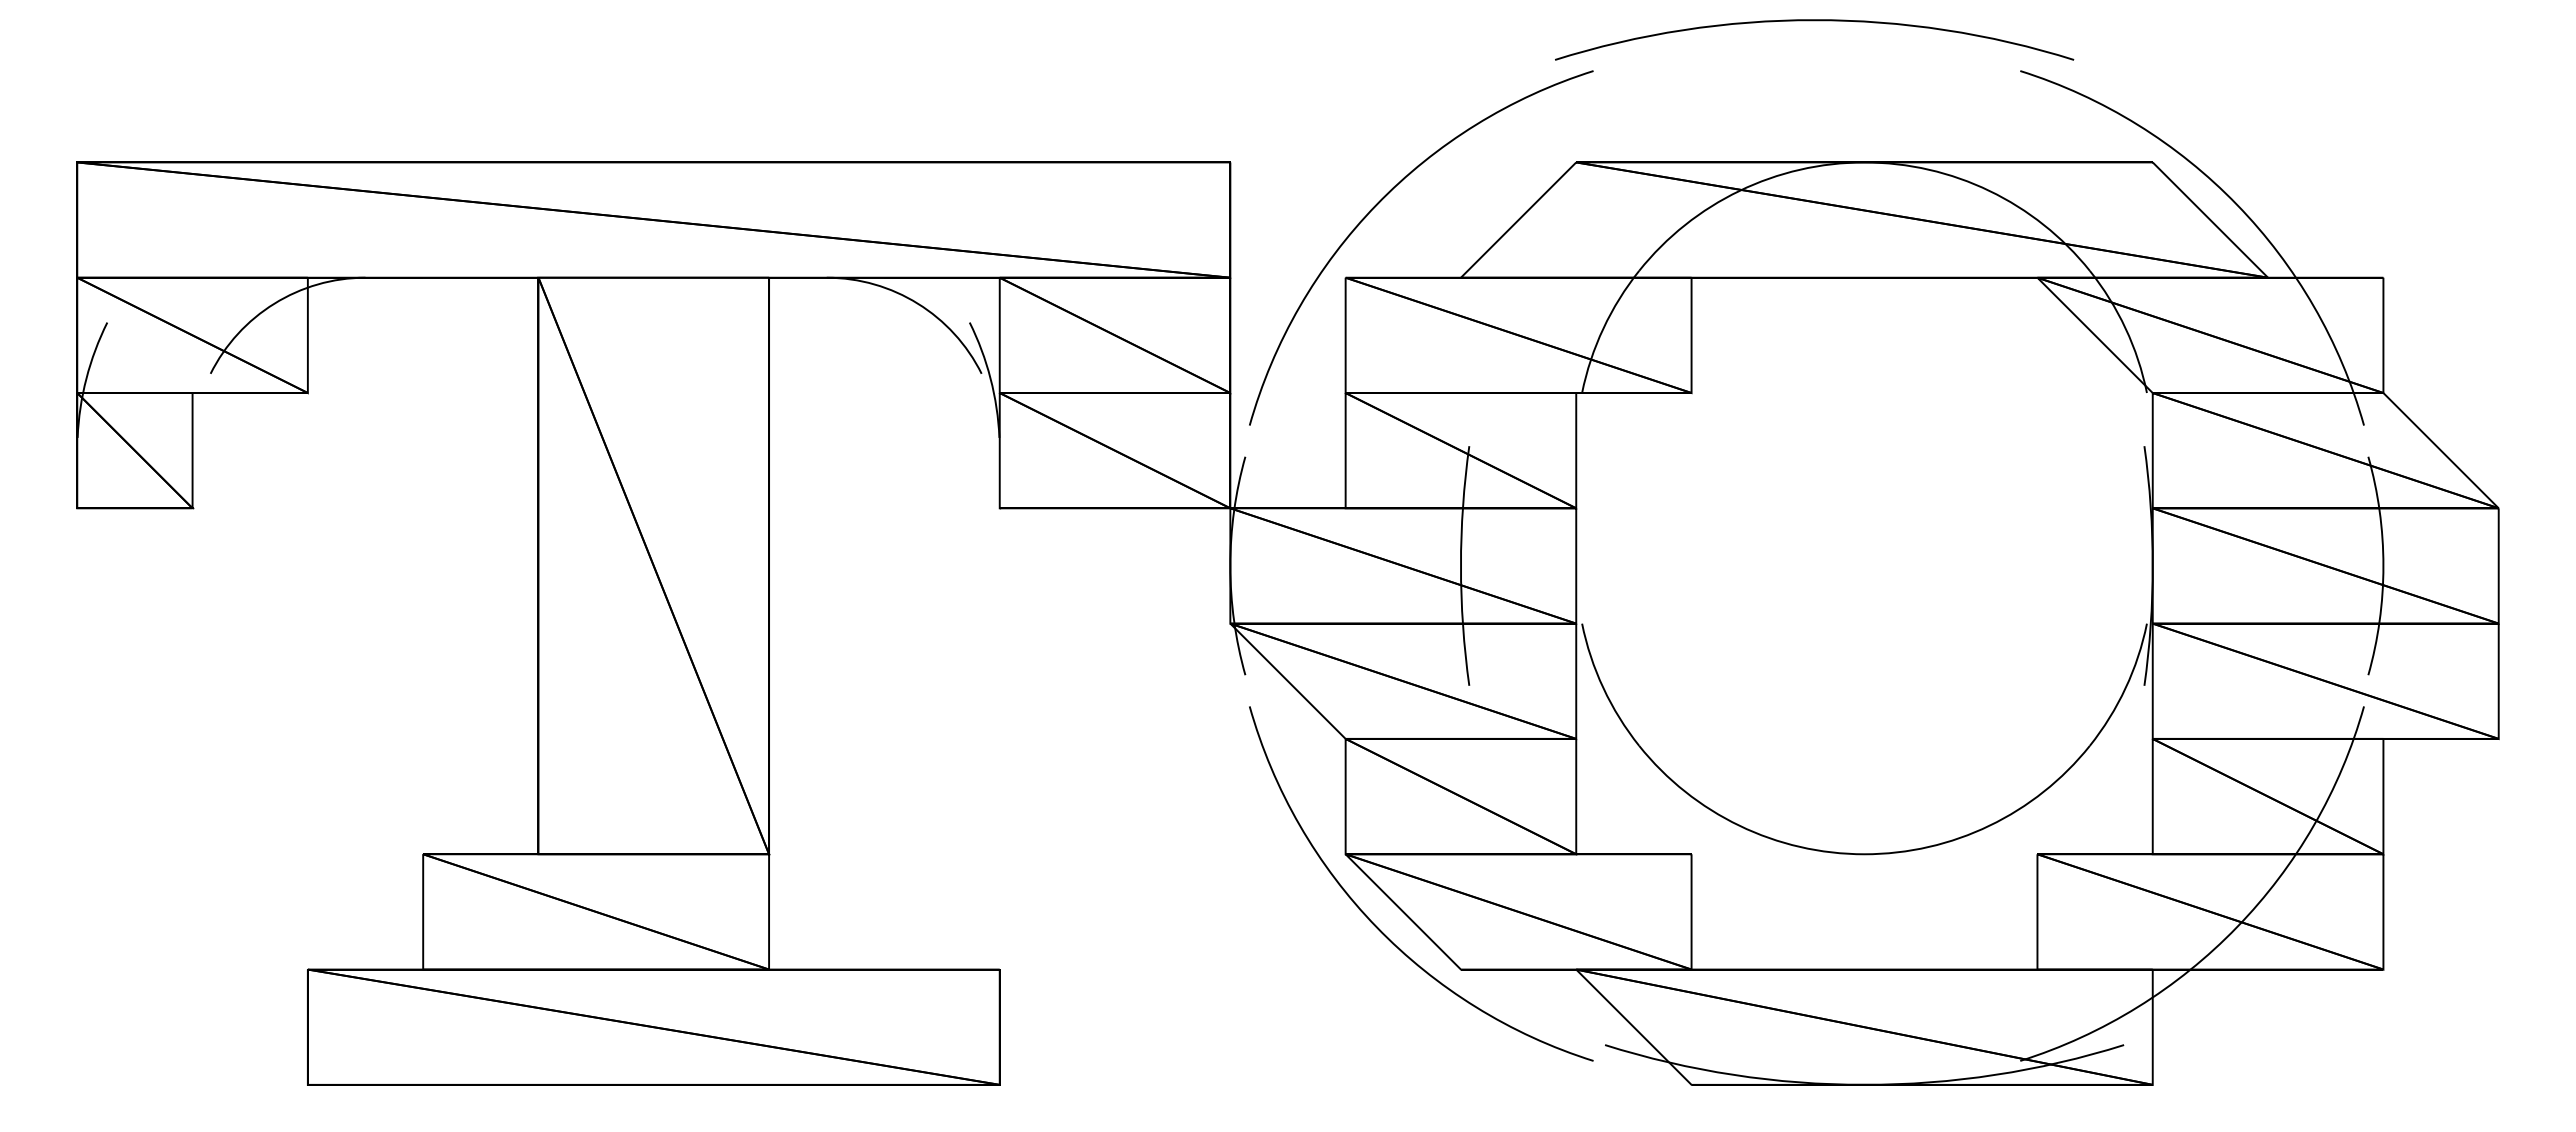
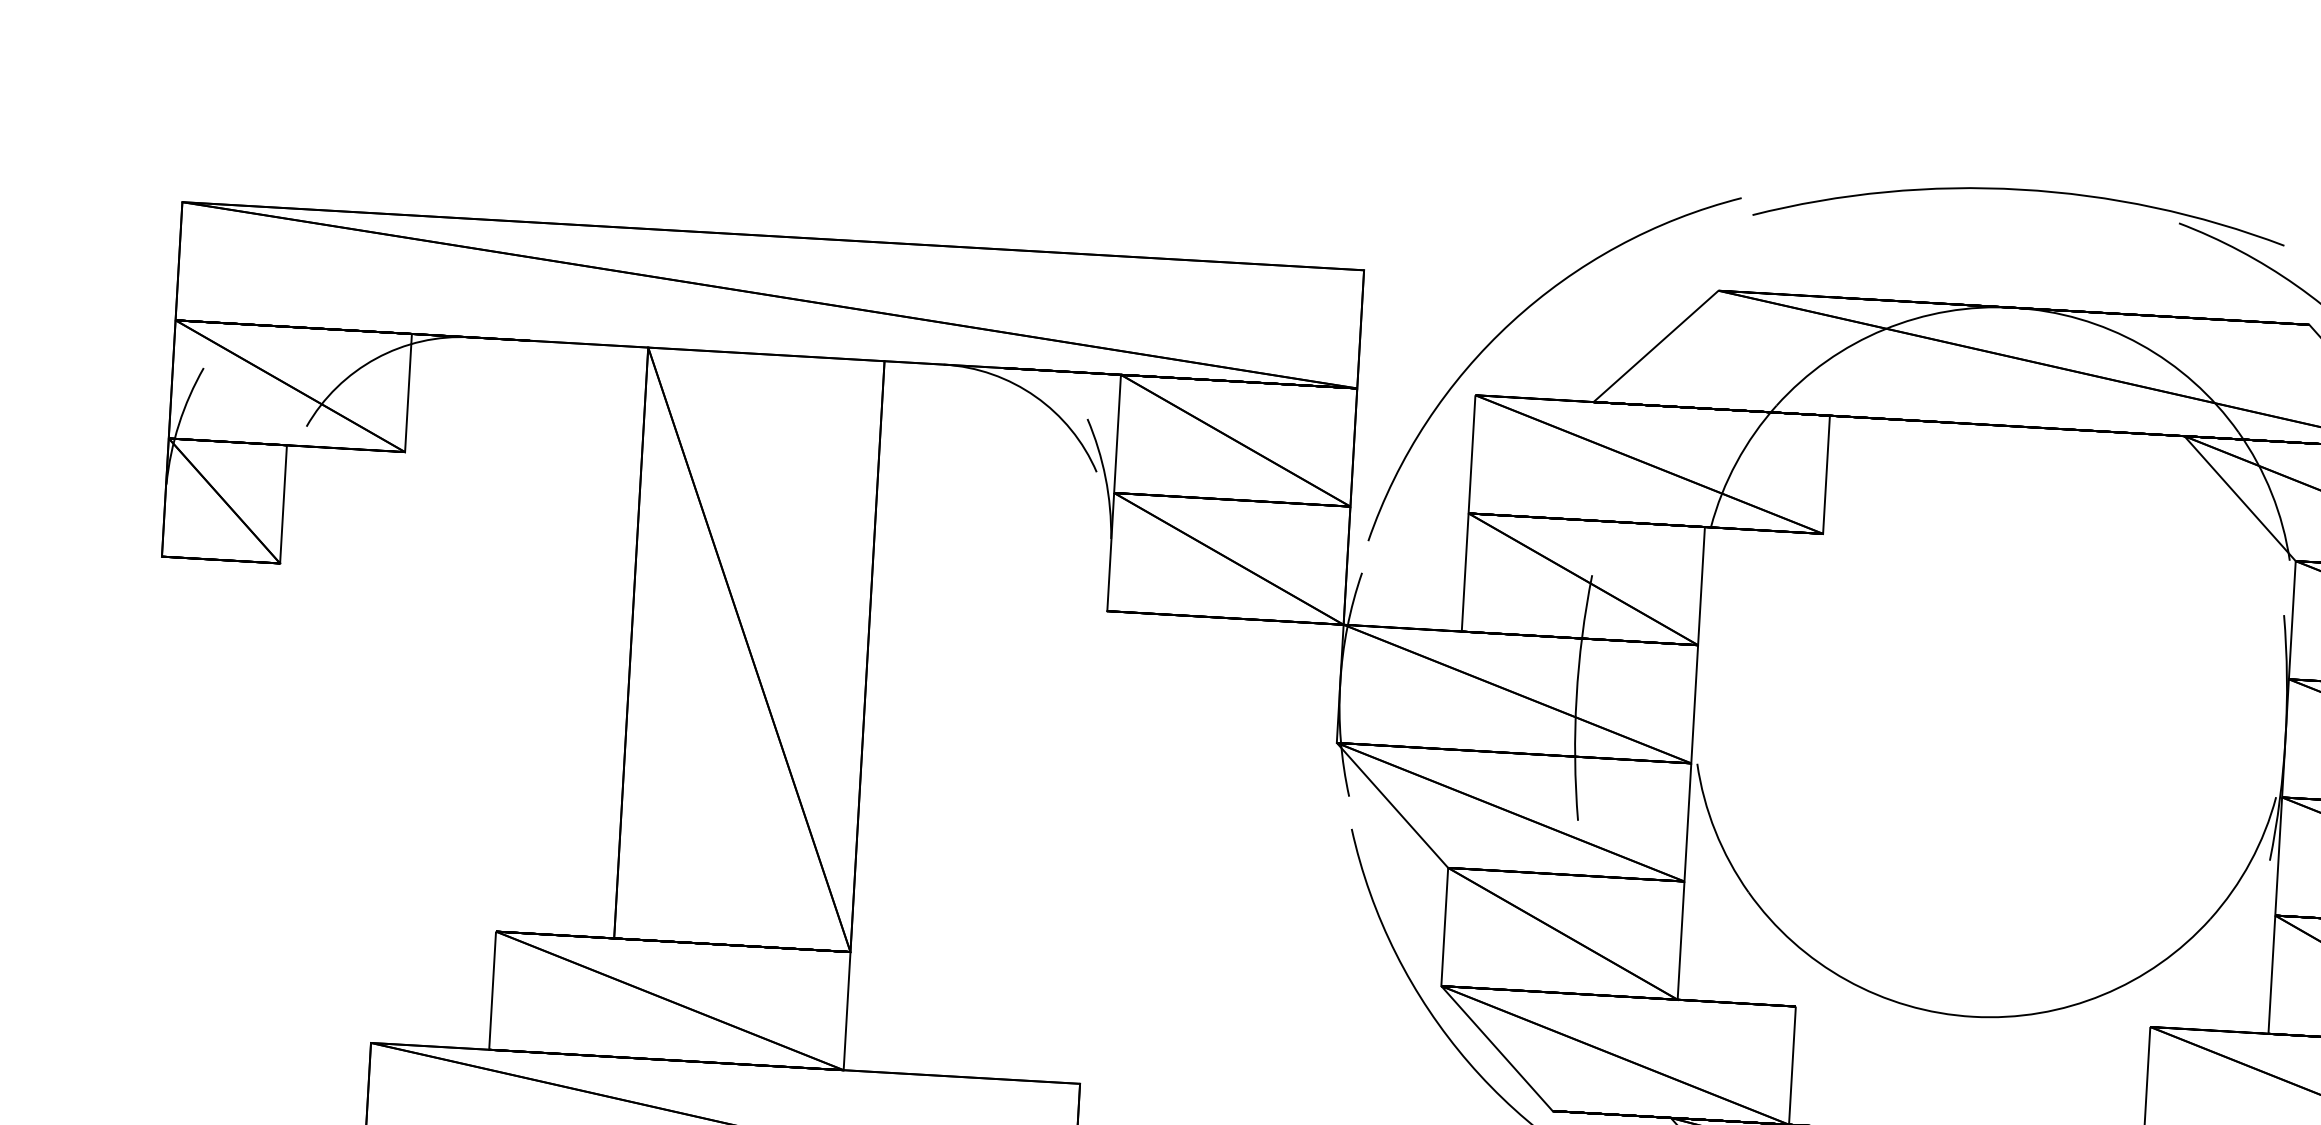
curve: (1814, 21) -> (2020, 191), moved

